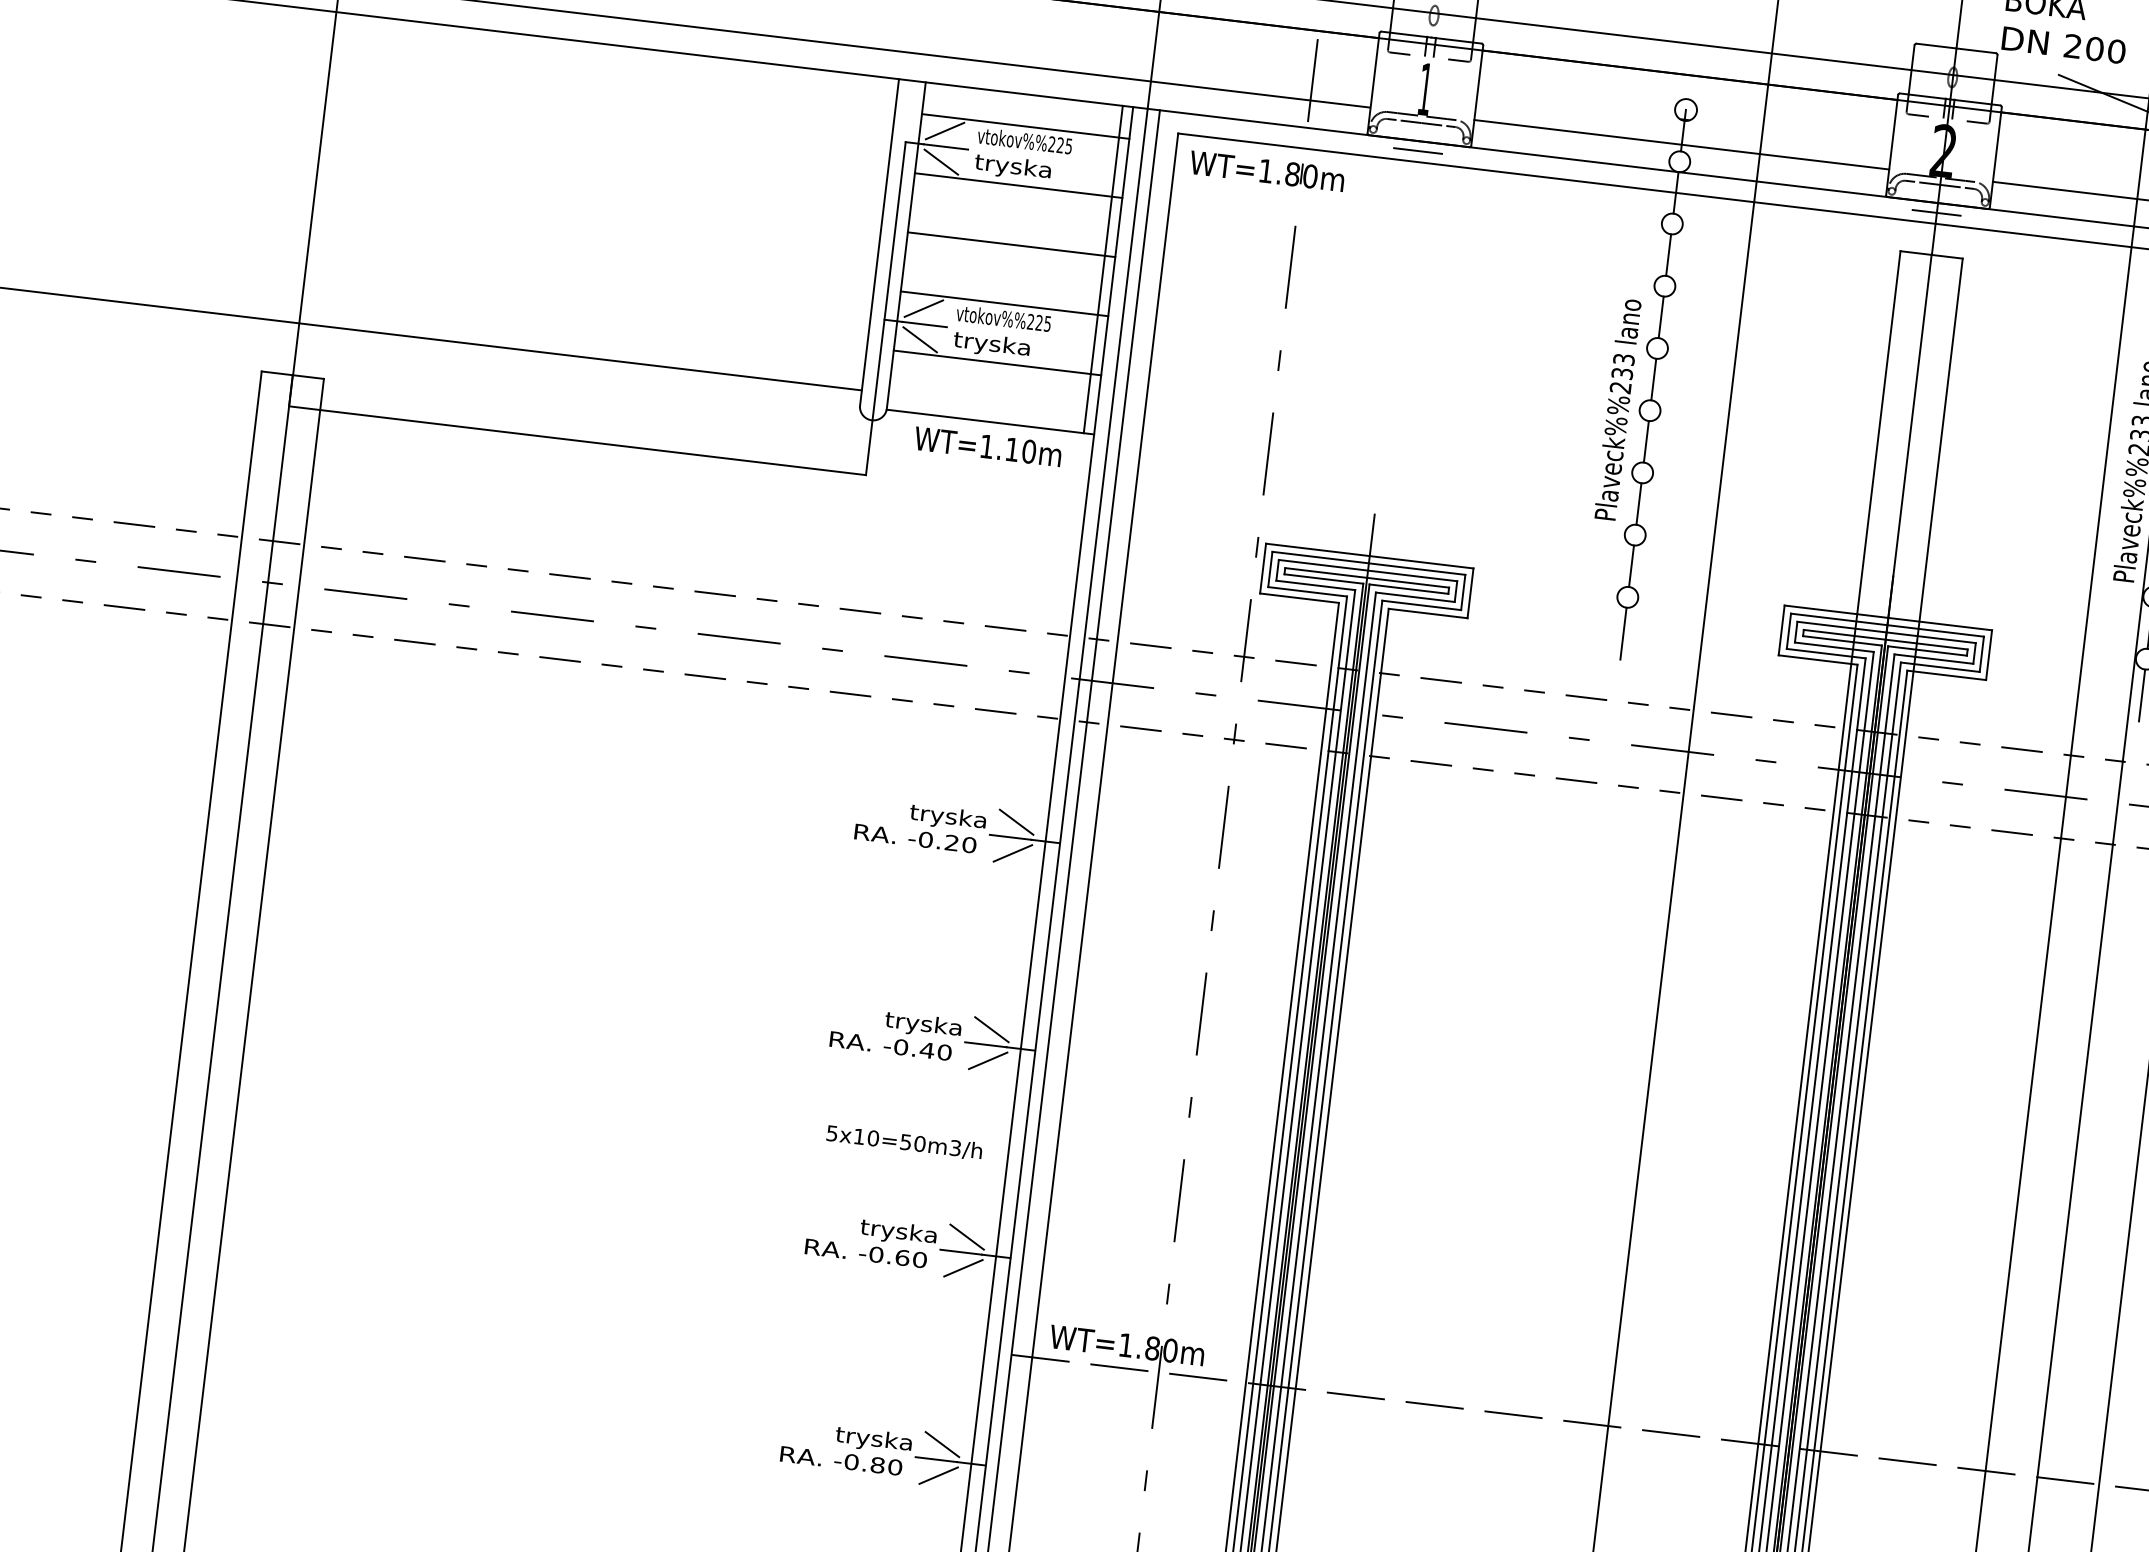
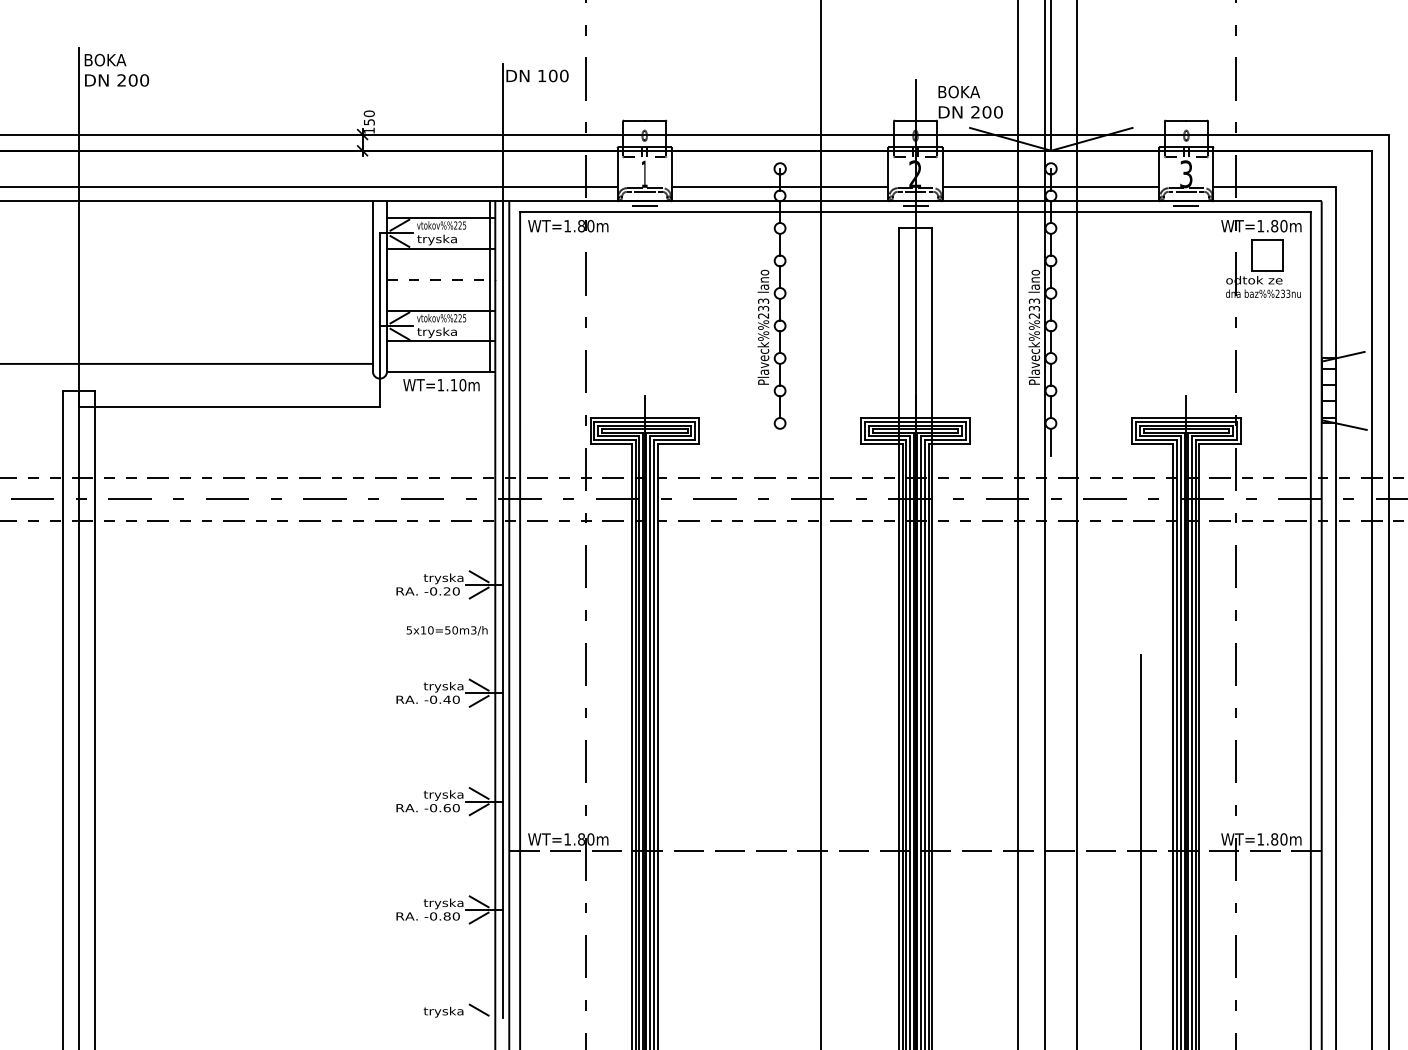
line: (1012, 244) -> (441, 279), solid -> dashed
line: (1624, 632) -> (780, 441), removed
text: (903, 1142) -> (446, 630), moved

